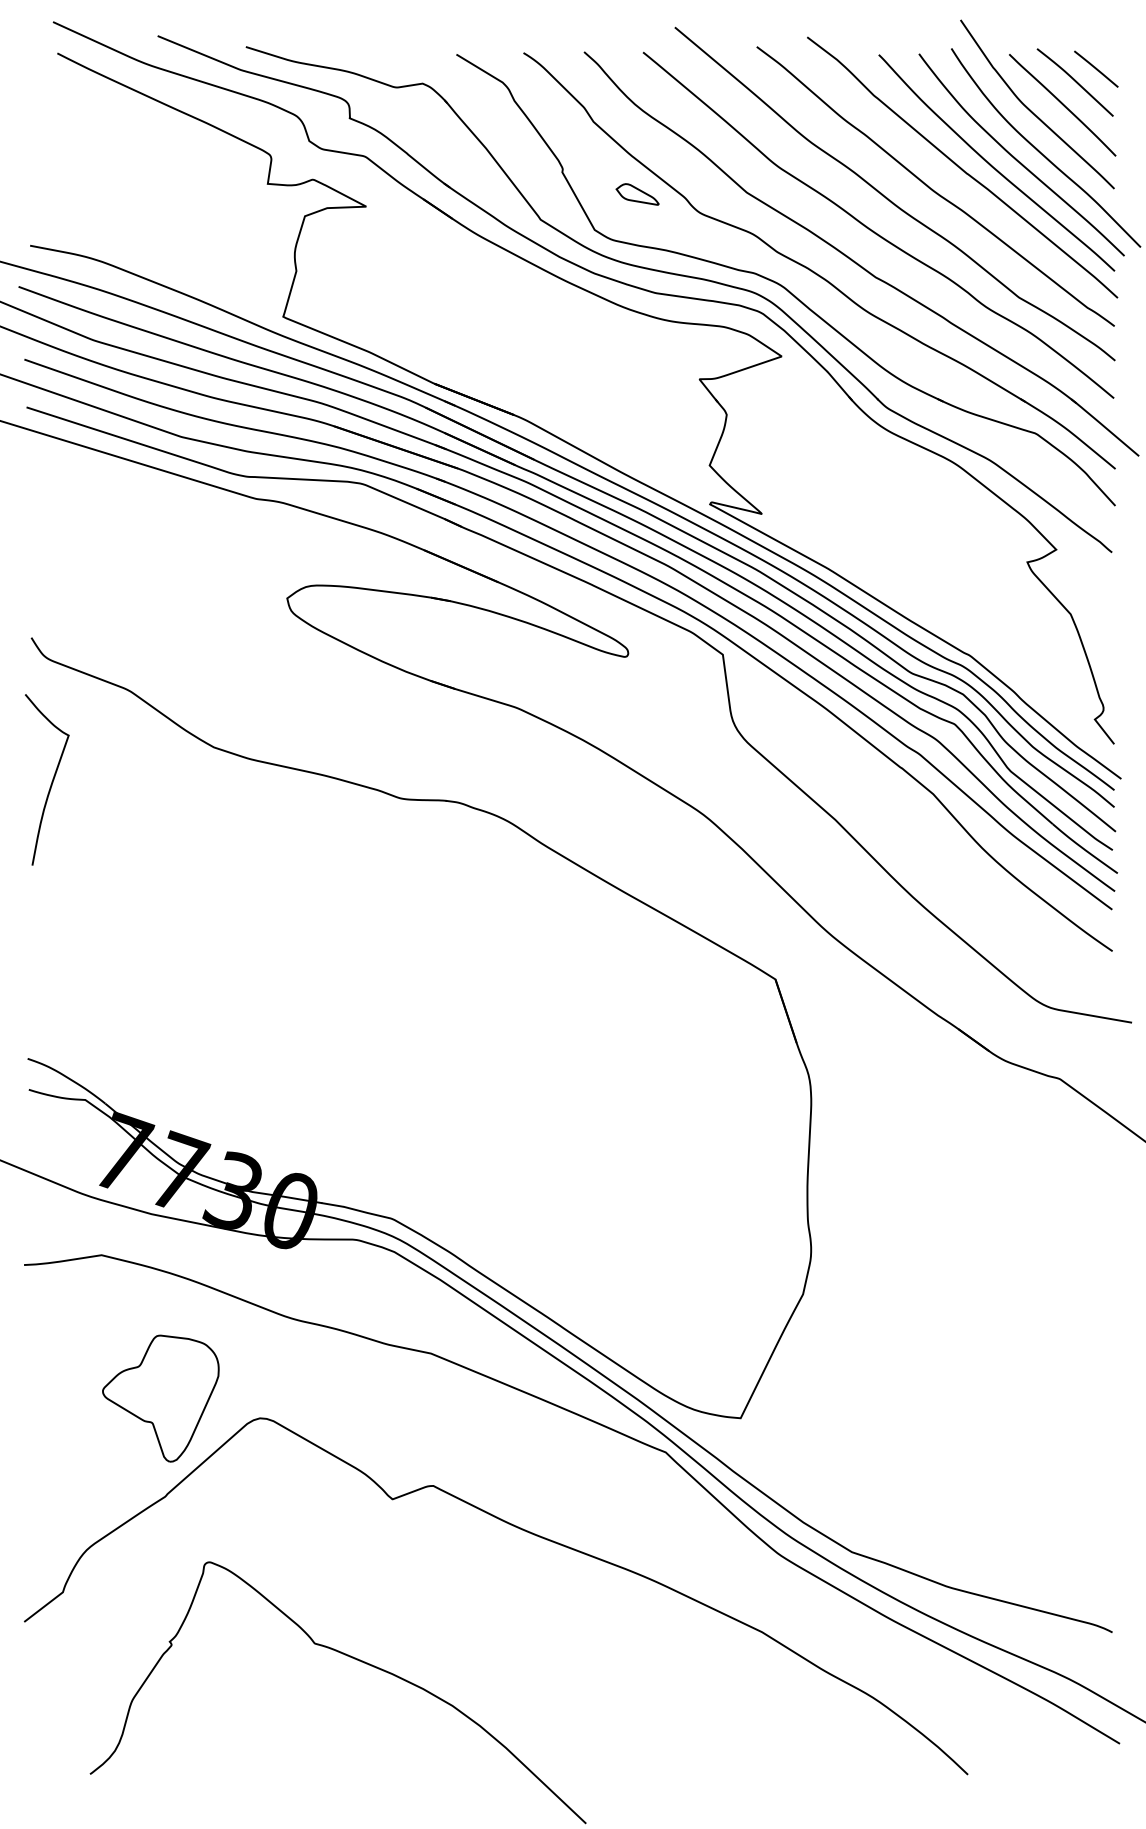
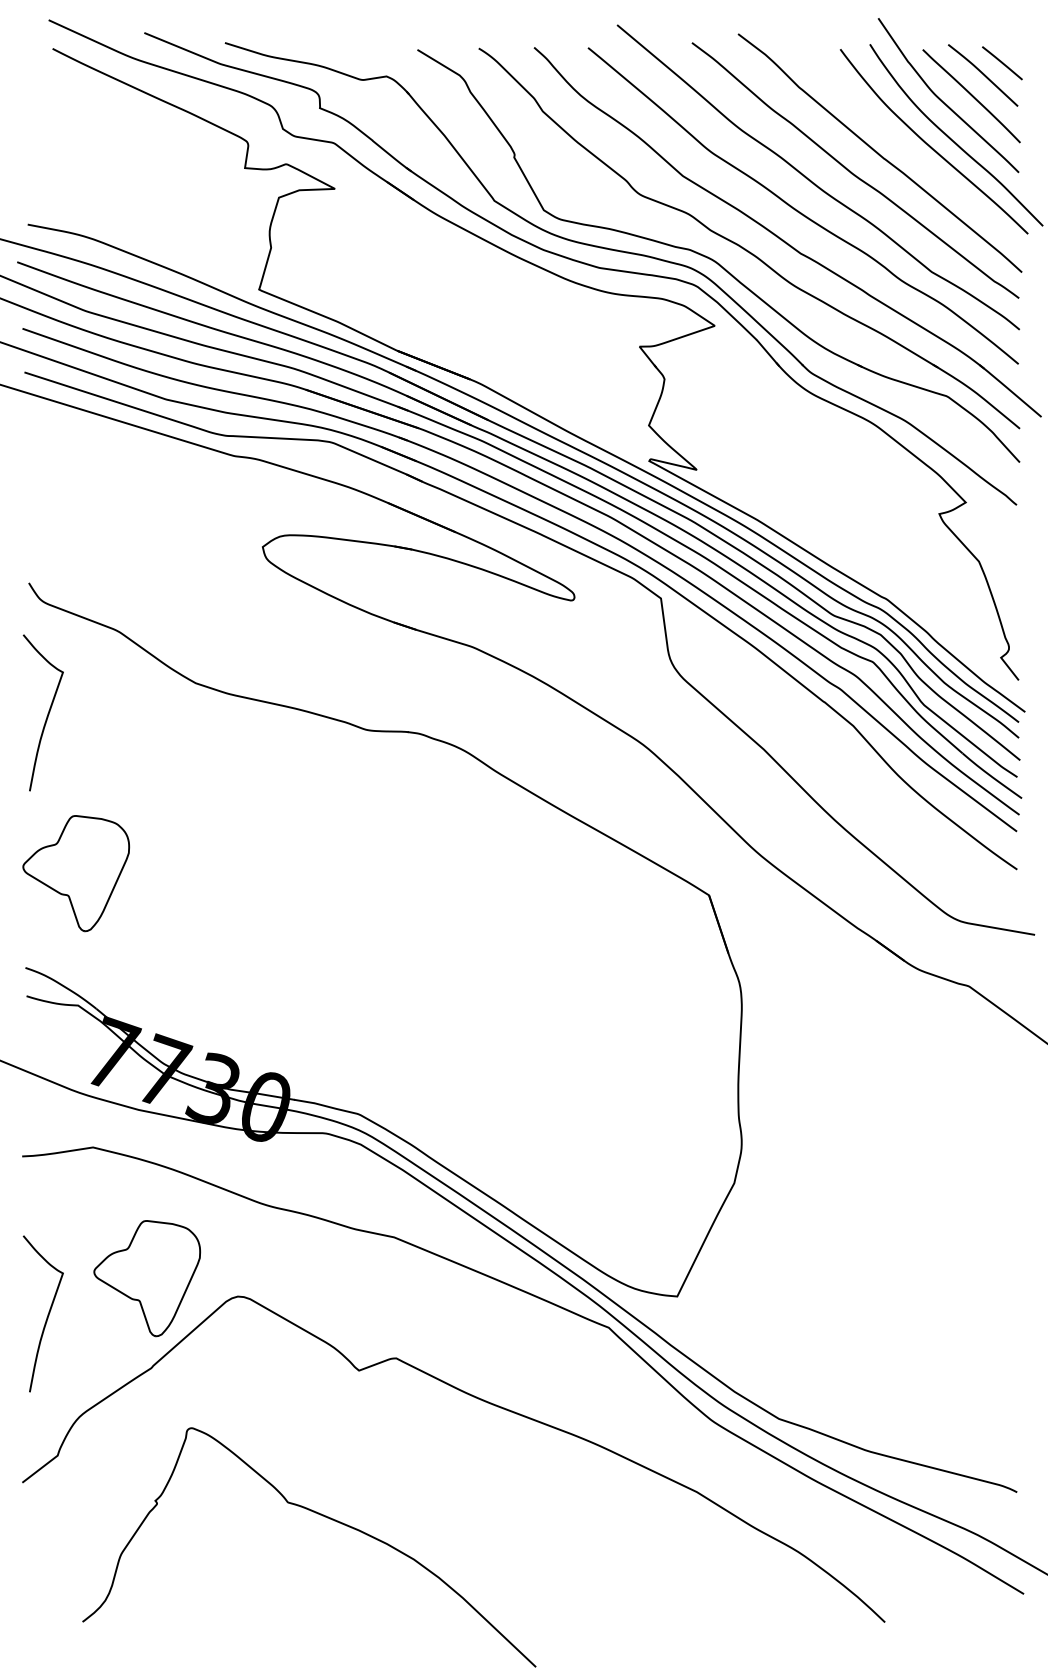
curve: (994, 166) -> (909, 152), removed
part: (636, 194) -> (582, 177), removed
part: (83, 955) -> (76, 873), added
curve: (51, 1437) -> (47, 1314), added

